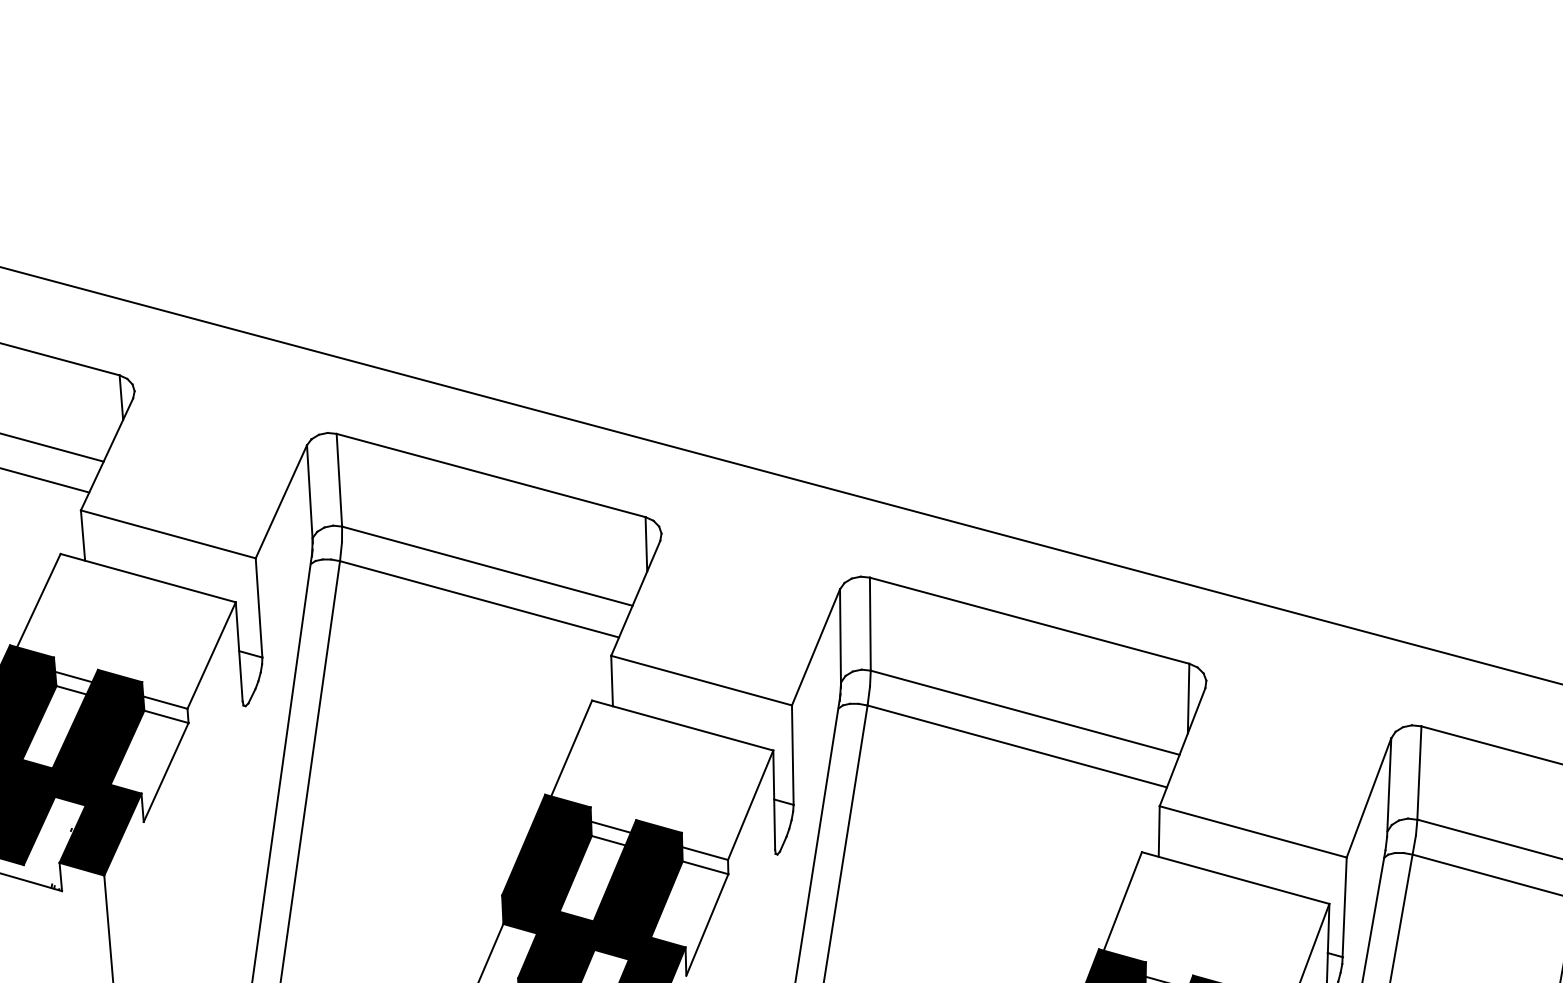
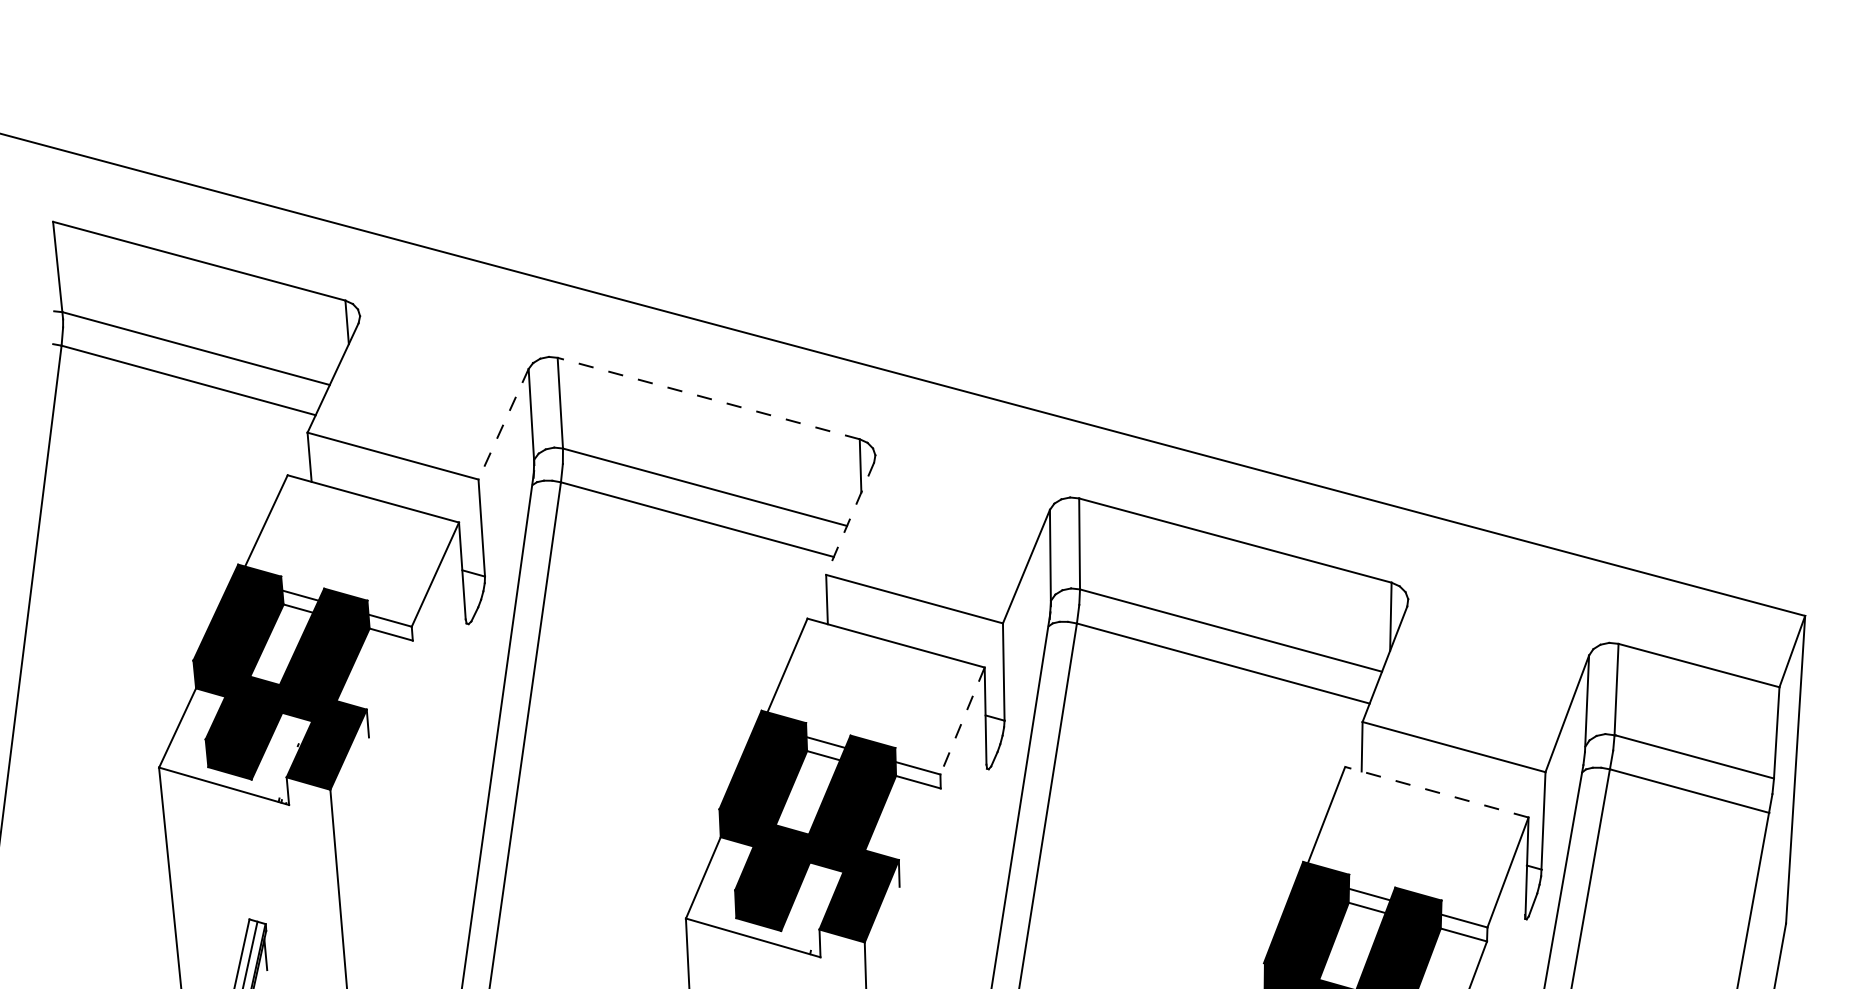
line: (490, 475) -> (708, 398), solid -> dashed
line: (281, 502) -> (503, 424), solid -> dashed
line: (636, 599) -> (850, 519), solid -> dashed
line: (165, 771) -> (390, 688), removed
line: (750, 805) -> (962, 721), solid -> dashed
line: (1235, 878) -> (1436, 792), solid -> dashed
line: (706, 924) -> (919, 837), removed

